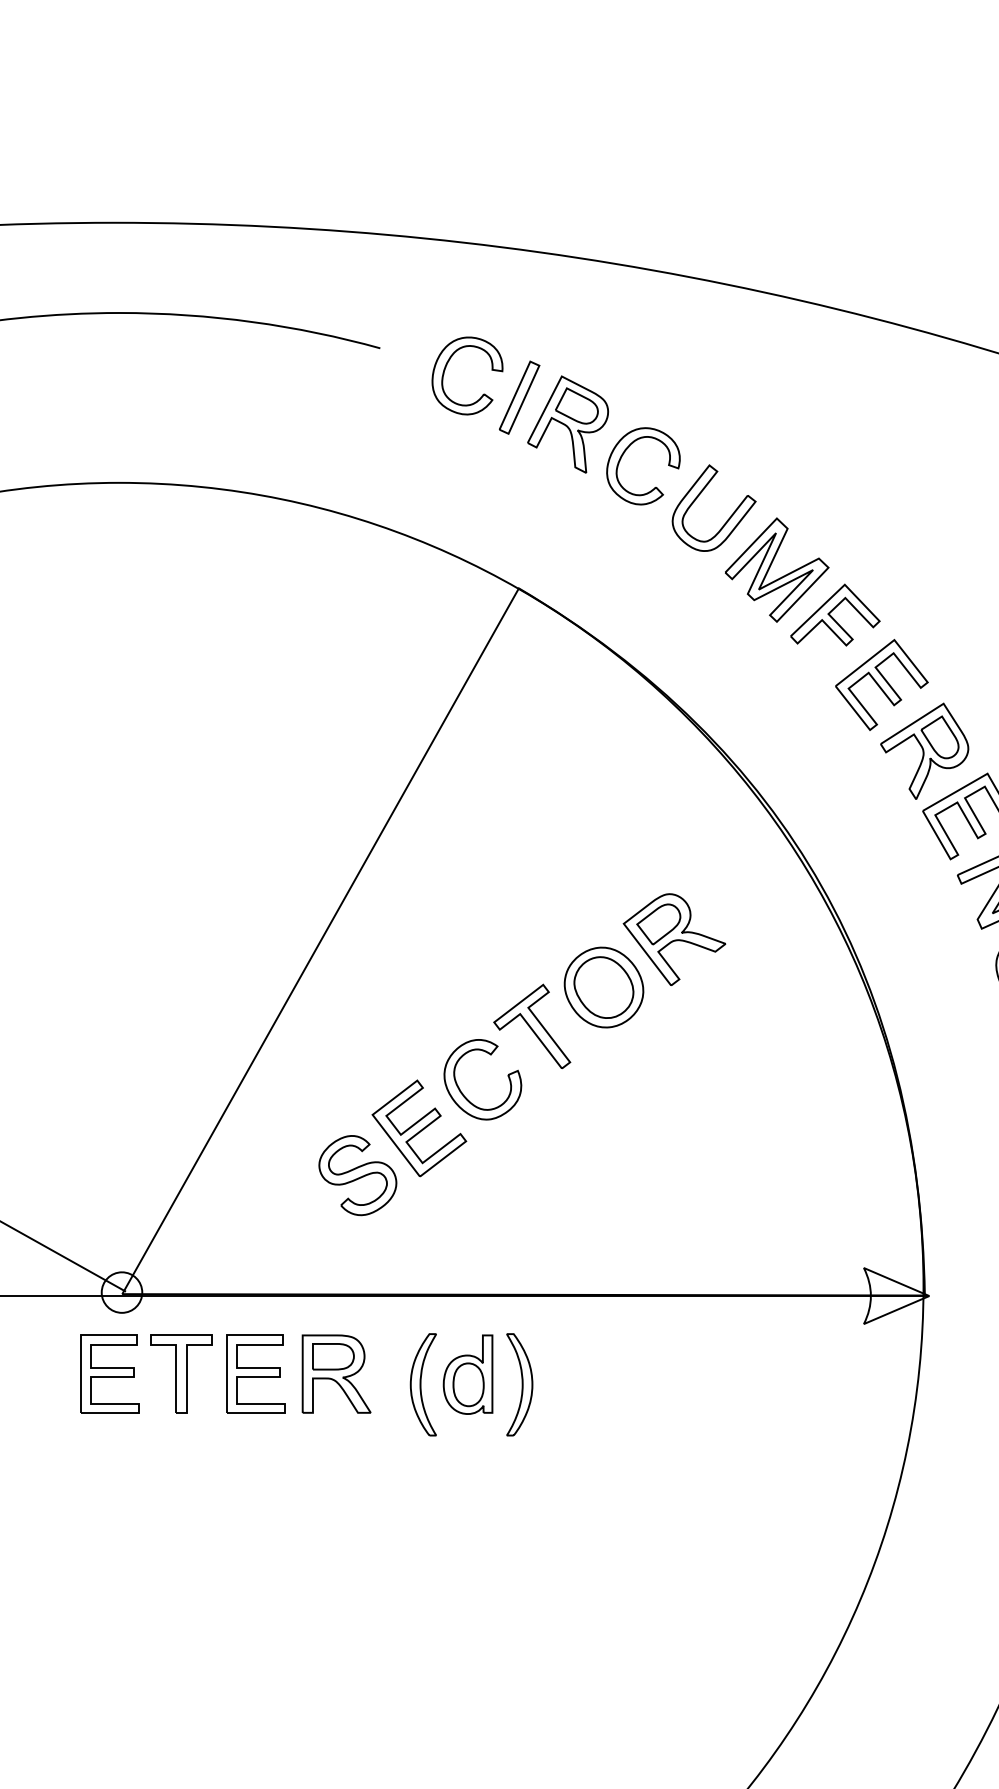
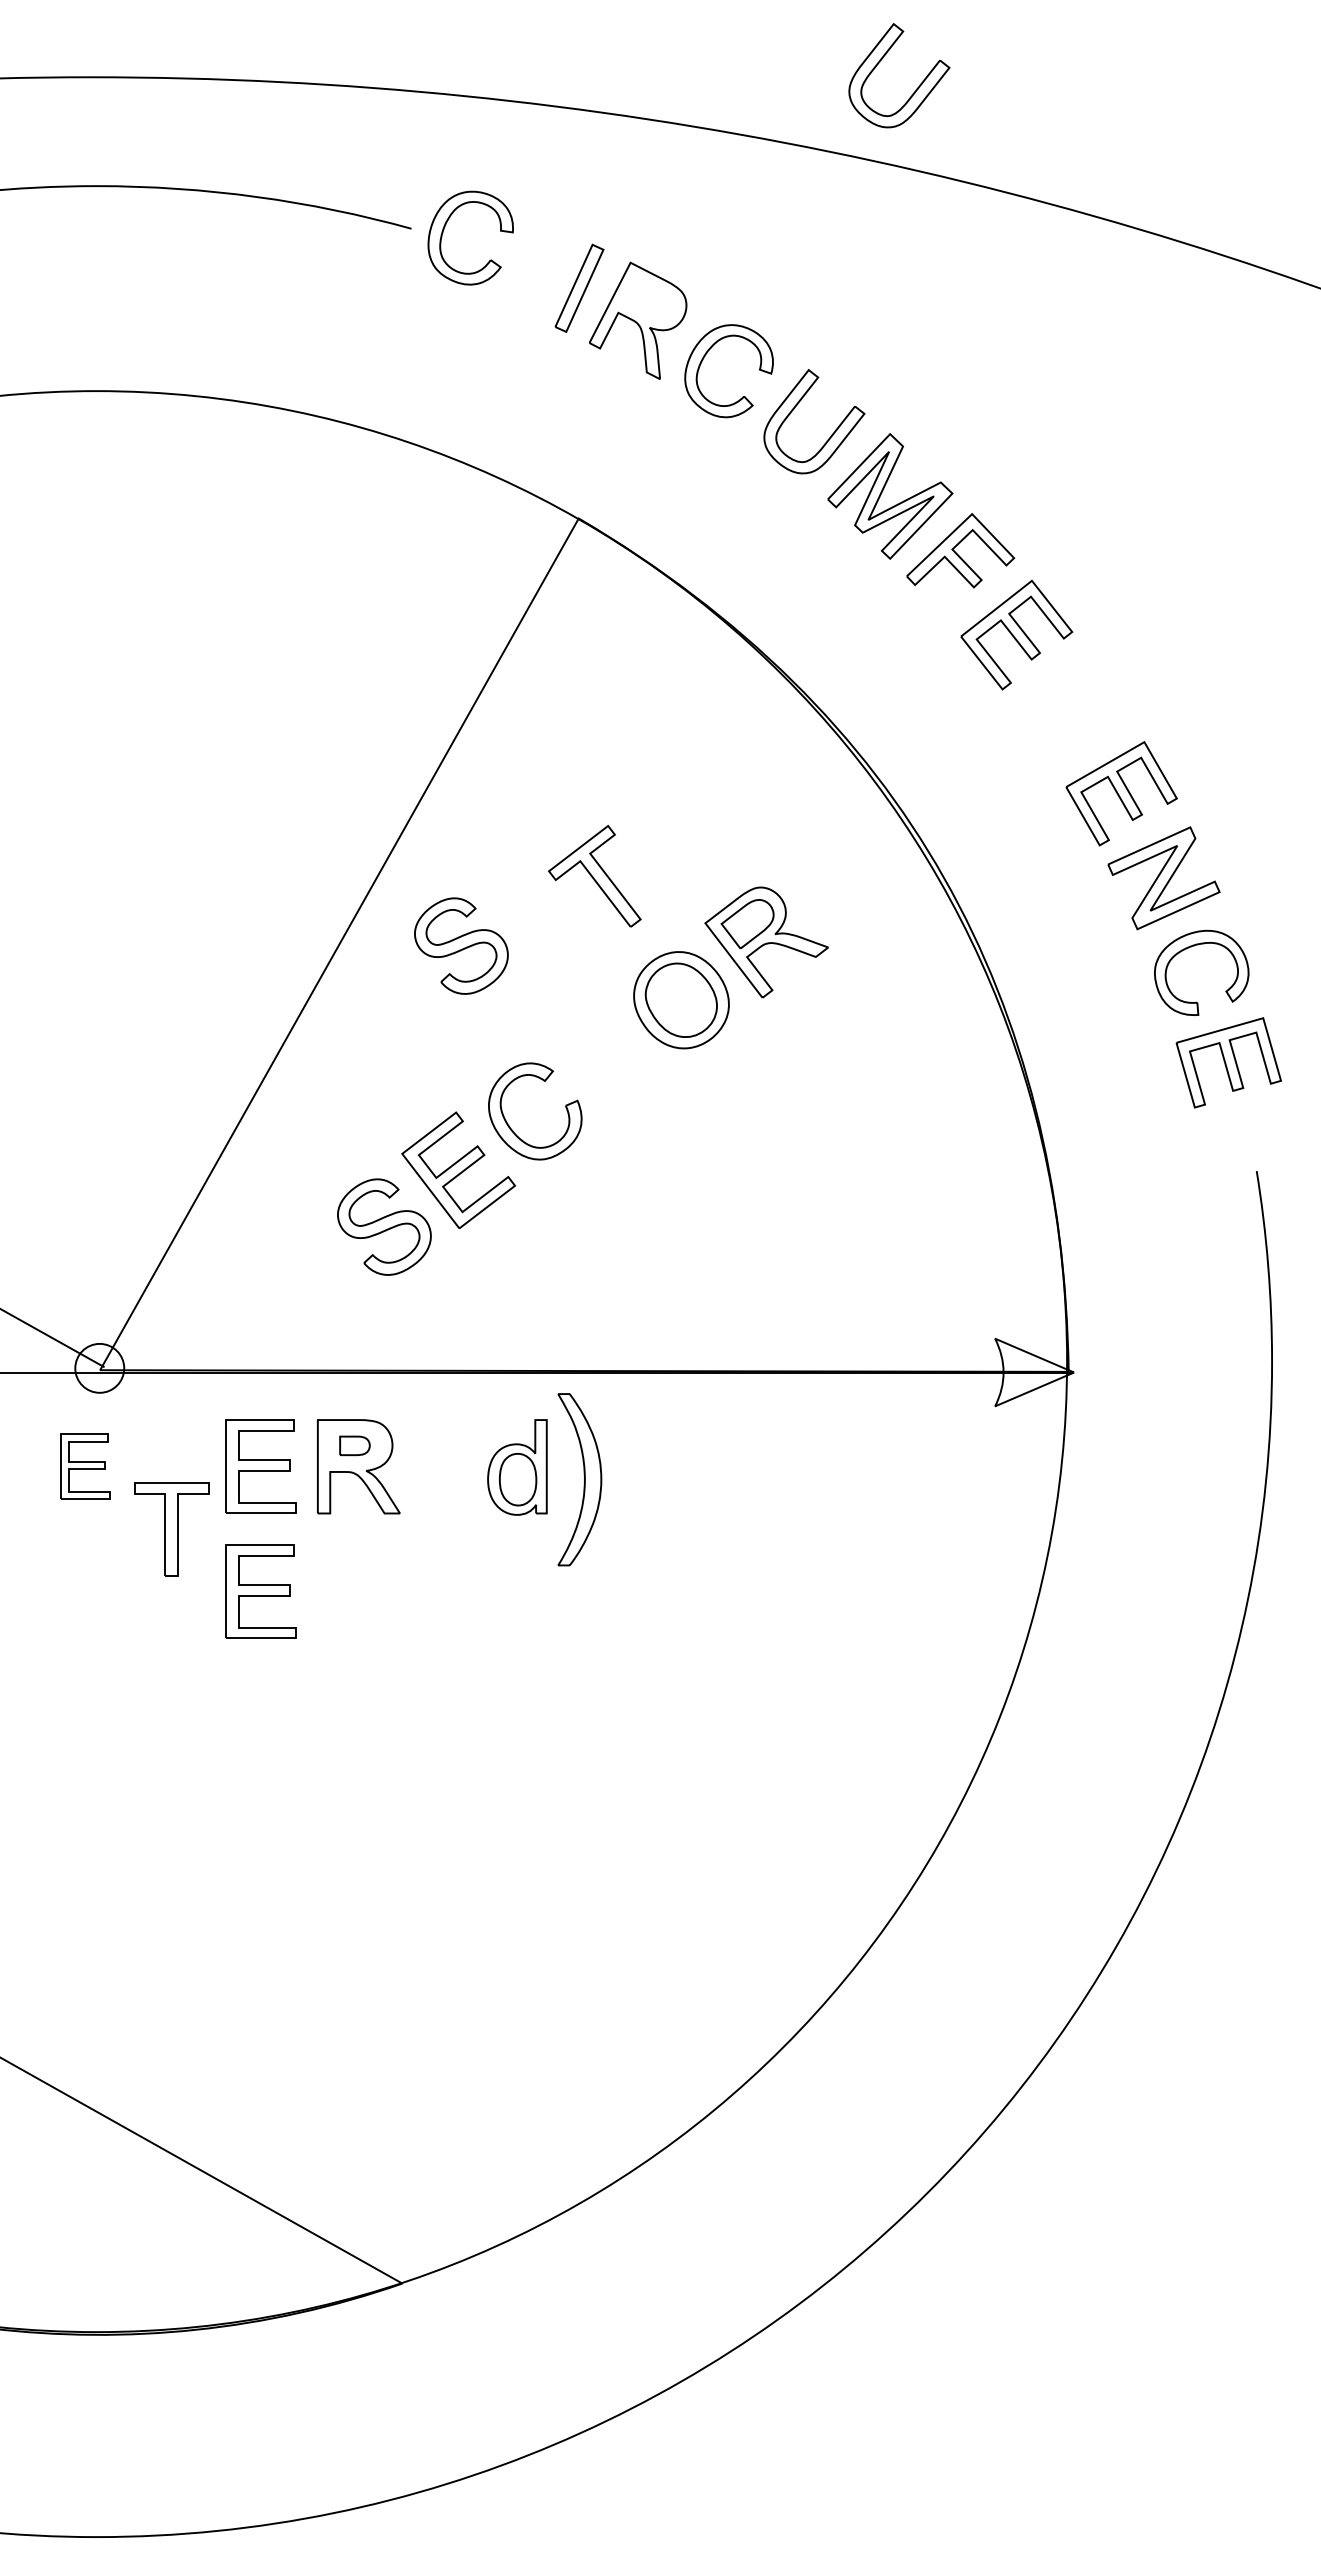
part: (797, 232) -> (915, 89), added
part: (446, 367) -> (445, 227), moved
part: (576, 406) -> (648, 298), removed
part: (924, 750) -> (1068, 714), removed
part: (421, 942) -> (461, 945), added
part: (531, 1025) -> (594, 875), moved
part: (333, 1356) -> (354, 1445), size x0.6
part: (109, 1373) -> (84, 1466), size x0.7
part: (181, 1373) -> (171, 1529), moved
part: (423, 1384) -> (463, 1479), removed
part: (519, 1384) -> (579, 1479), size x1.4
part: (255, 1477) -> (260, 1591), added

